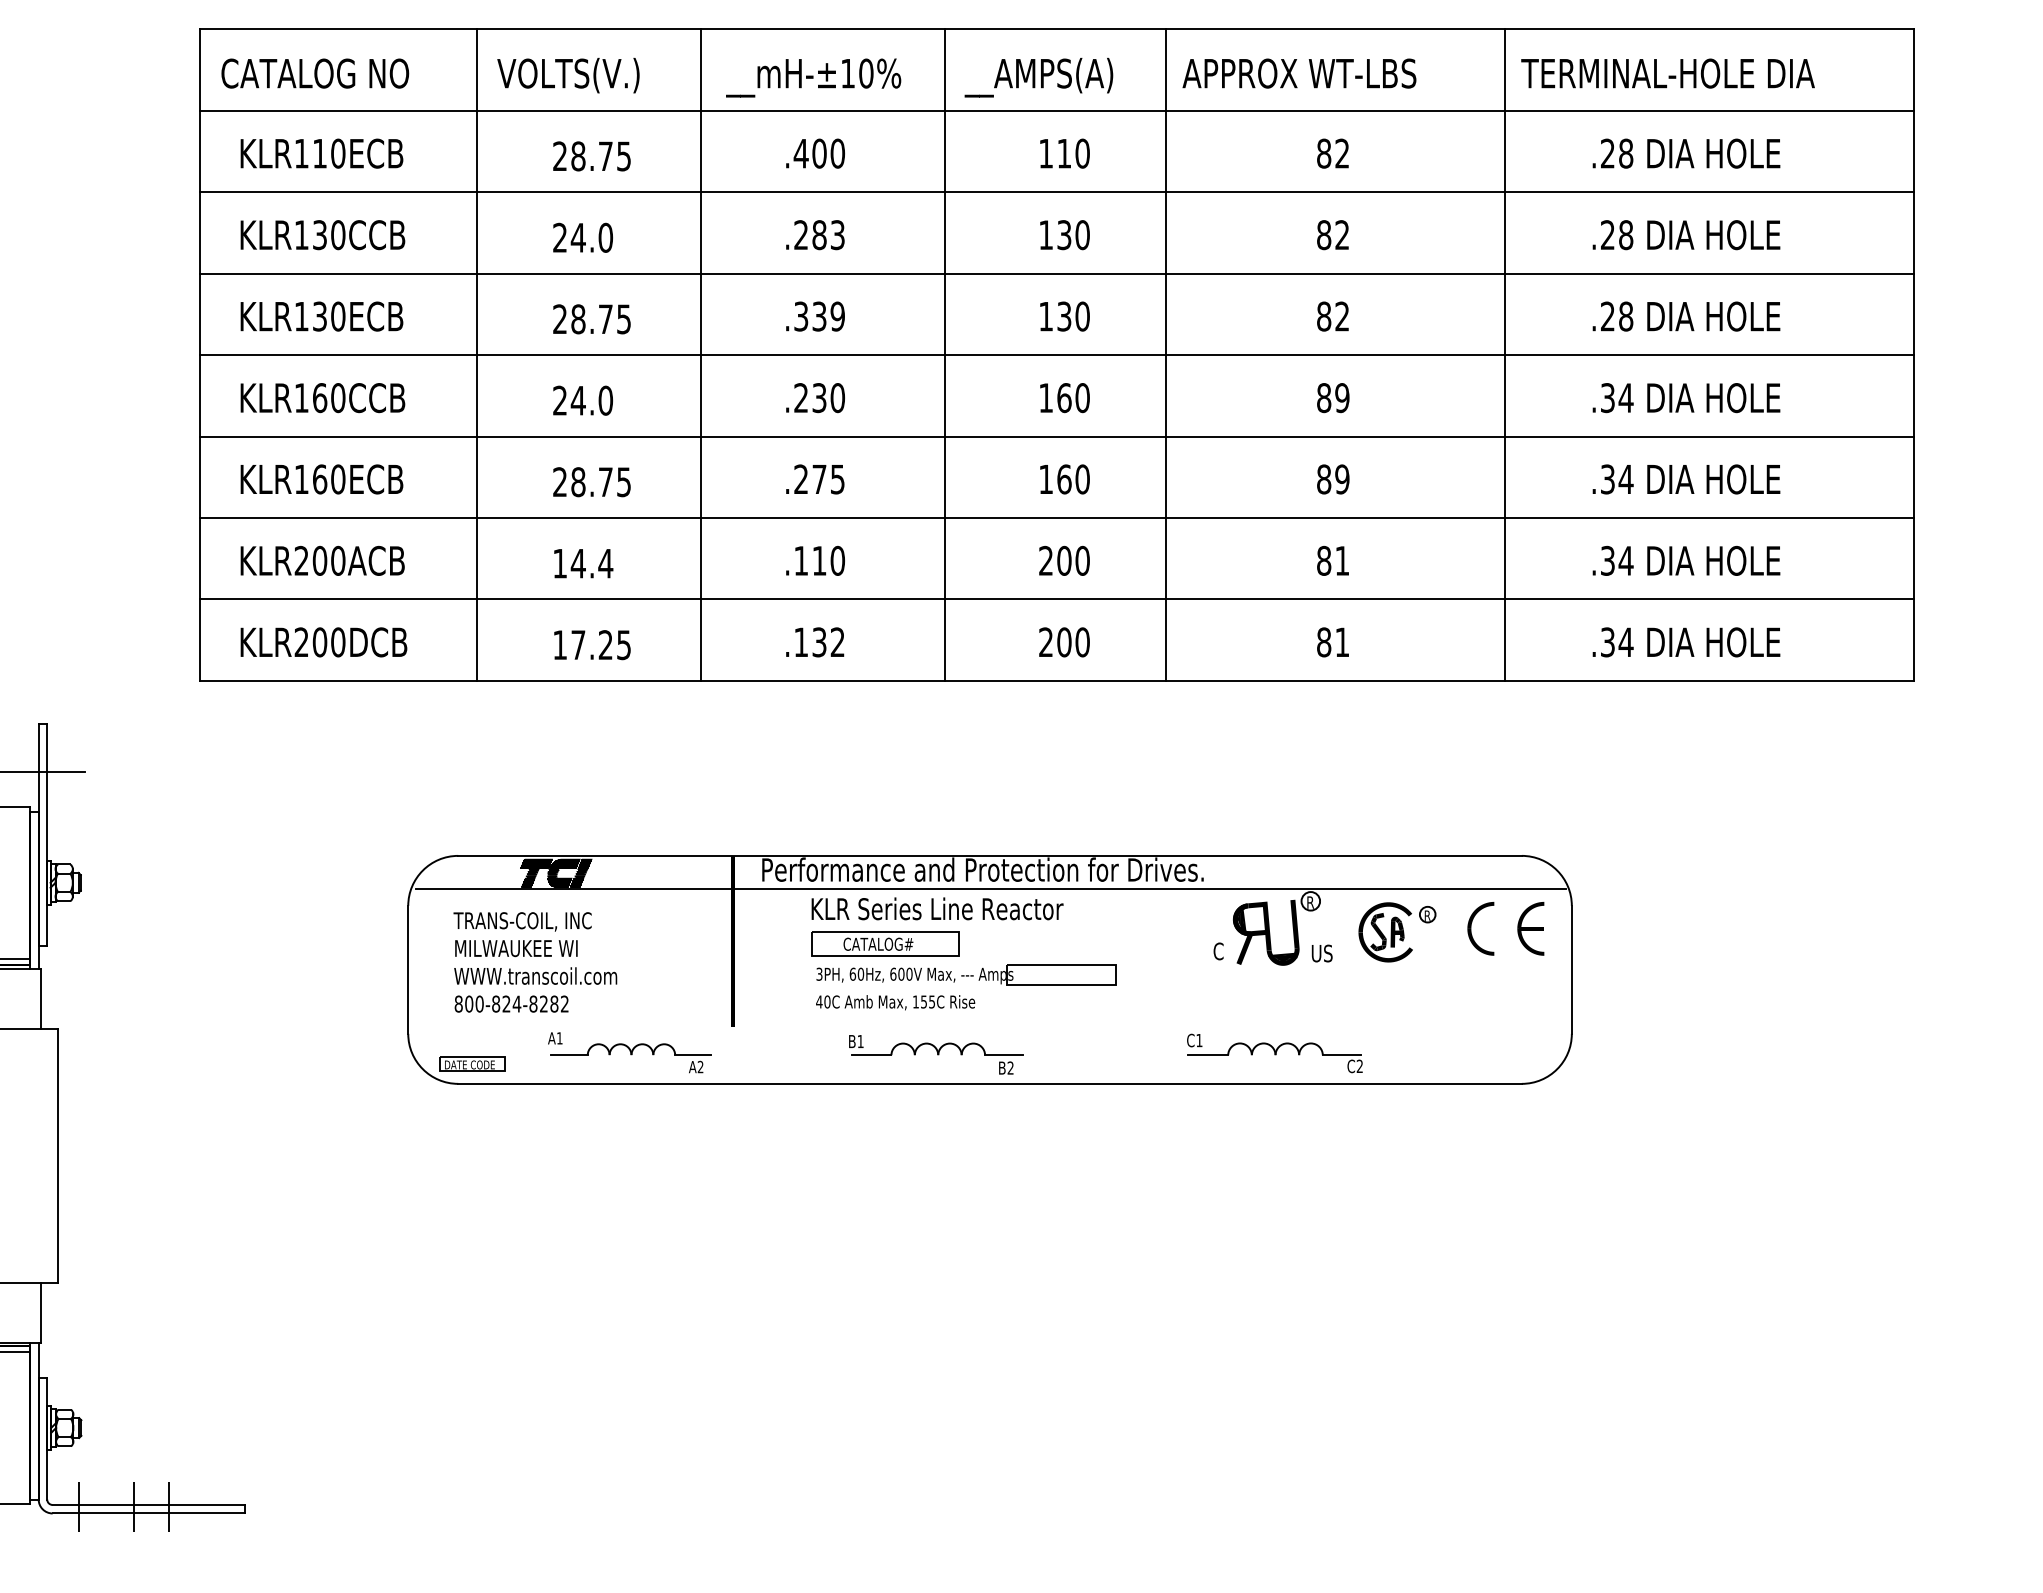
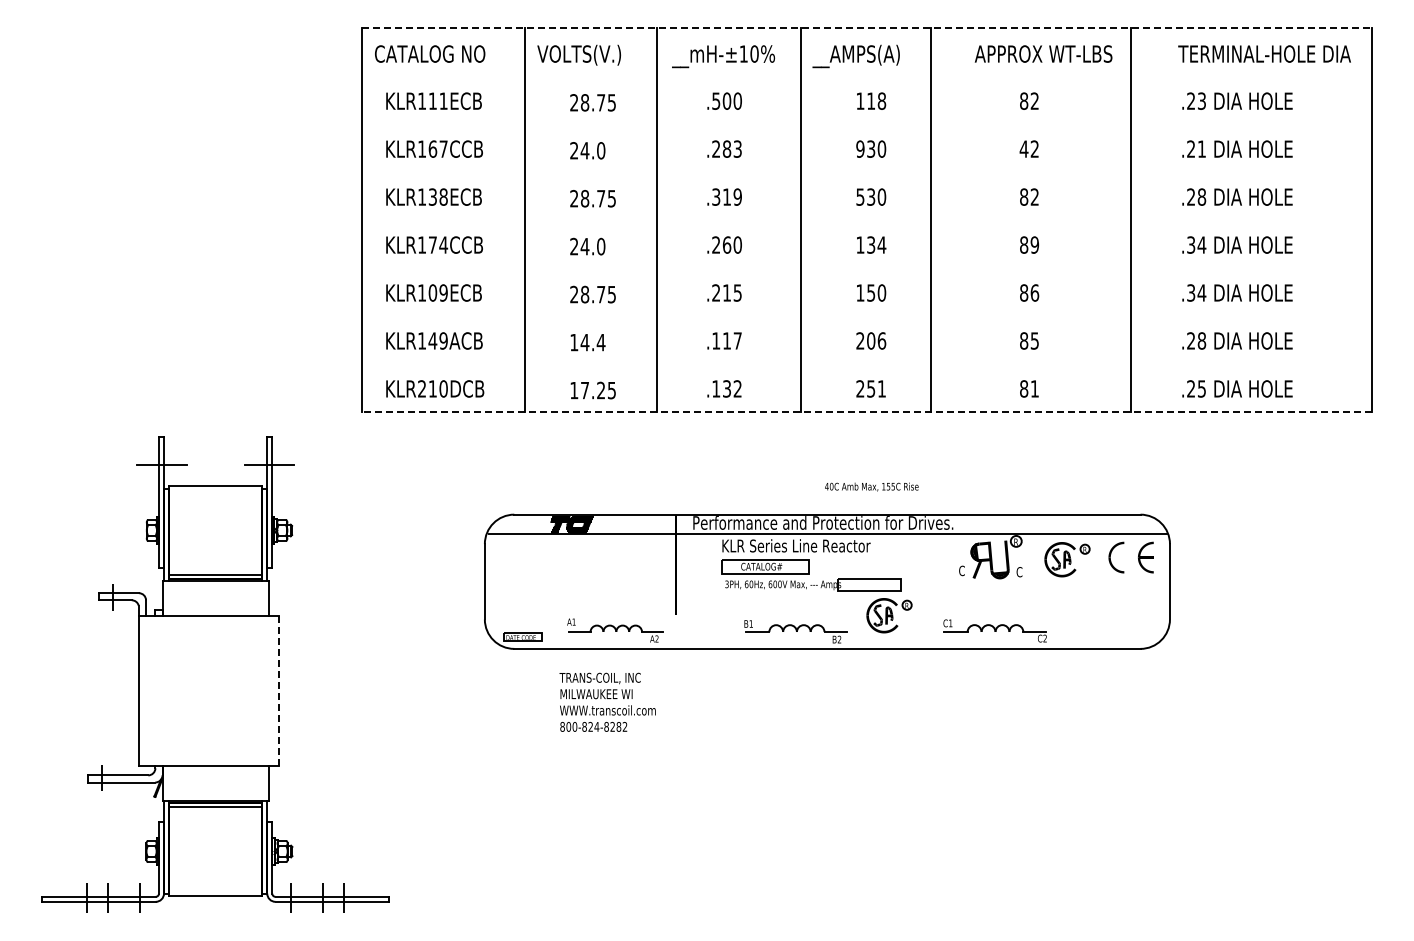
line: (1056, 30) -> (866, 28), solid -> dashed
text: (1299, 72) -> (1043, 53), moved
text: (1667, 72) -> (1264, 53), moved
line: (1056, 110) -> (866, 75), removed
text: (337, 152) -> (443, 100), KLR110ECB -> KLR111ECB
text: (799, 152) -> (715, 100), .400 -> .500
text: (1081, 152) -> (881, 100), 110 -> 118
text: (1625, 152) -> (1201, 100), .28 -> .23
line: (1056, 191) -> (866, 123), removed
text: (327, 233) -> (437, 148), KLR130CCB -> KLR167CCB
text: (1046, 233) -> (860, 148), 130 -> 930
text: (1323, 233) -> (1023, 148), 82 -> 42
text: (1625, 233) -> (1201, 148), .28 -> .21
line: (1056, 273) -> (866, 171), removed
text: (337, 315) -> (443, 196), KLR130ECB -> KLR138ECB
text: (818, 315) -> (726, 196), .339 -> .319
text: (1046, 315) -> (860, 196), 130 -> 530
line: (1056, 354) -> (866, 219), removed
text: (329, 397) -> (438, 244), KLR160CCB -> KLR174CCB
text: (818, 397) -> (726, 244), .230 -> .260
text: (1073, 397) -> (876, 244), 160 -> 134
line: (1056, 436) -> (866, 267), removed
text: (327, 478) -> (437, 292), KLR160ECB -> KLR109ECB
text: (818, 478) -> (726, 292), .275 -> .215
text: (1064, 478) -> (871, 292), 160 -> 150
text: (1341, 478) -> (1034, 292), 89 -> 86
line: (1056, 517) -> (866, 315), removed
text: (319, 560) -> (432, 340), KLR200ACB -> KLR149ACB
text: (837, 560) -> (737, 340), .110 -> .117
text: (1083, 560) -> (882, 340), 200 -> 206
text: (1341, 560) -> (1034, 340), 81 -> 85
text: (1616, 560) -> (1196, 340), .34 -> .28
line: (1056, 599) -> (866, 363), removed
text: (319, 641) -> (432, 388), KLR200DCB -> KLR210DCB
text: (1073, 641) -> (876, 388), 200 -> 251
text: (1616, 641) -> (1196, 388), .34 -> .25
line: (1056, 680) -> (866, 411), solid -> dashed
text: (1321, 954) -> (1022, 572), US -> C
text: (535, 960) -> (607, 701), moved
text: (895, 1001) -> (871, 486), moved
part: (1095, 1027) -> (889, 615), added
line: (57, 1156) -> (278, 691), solid -> dashed

